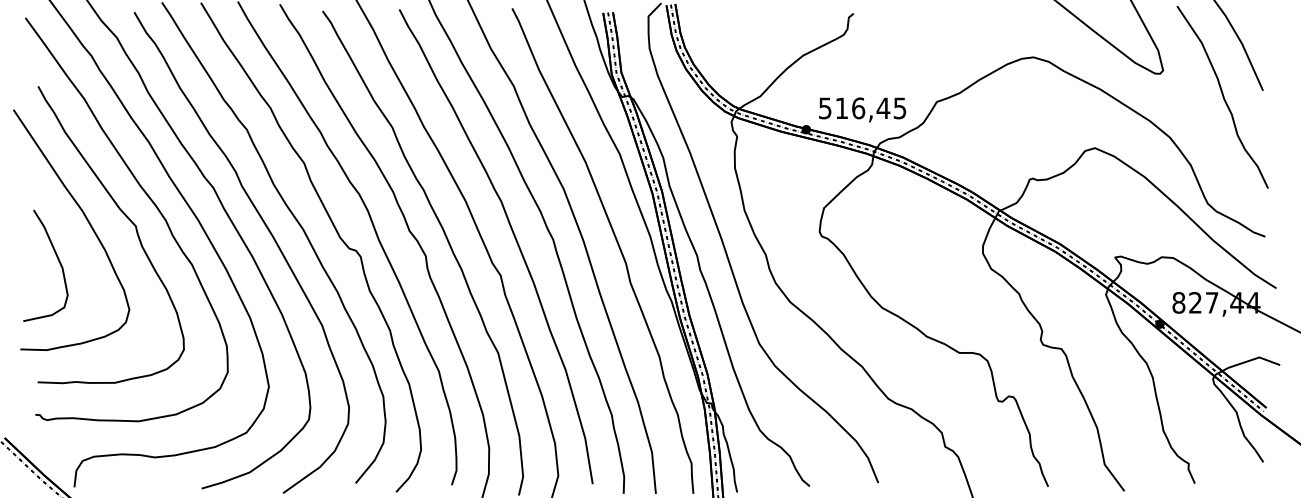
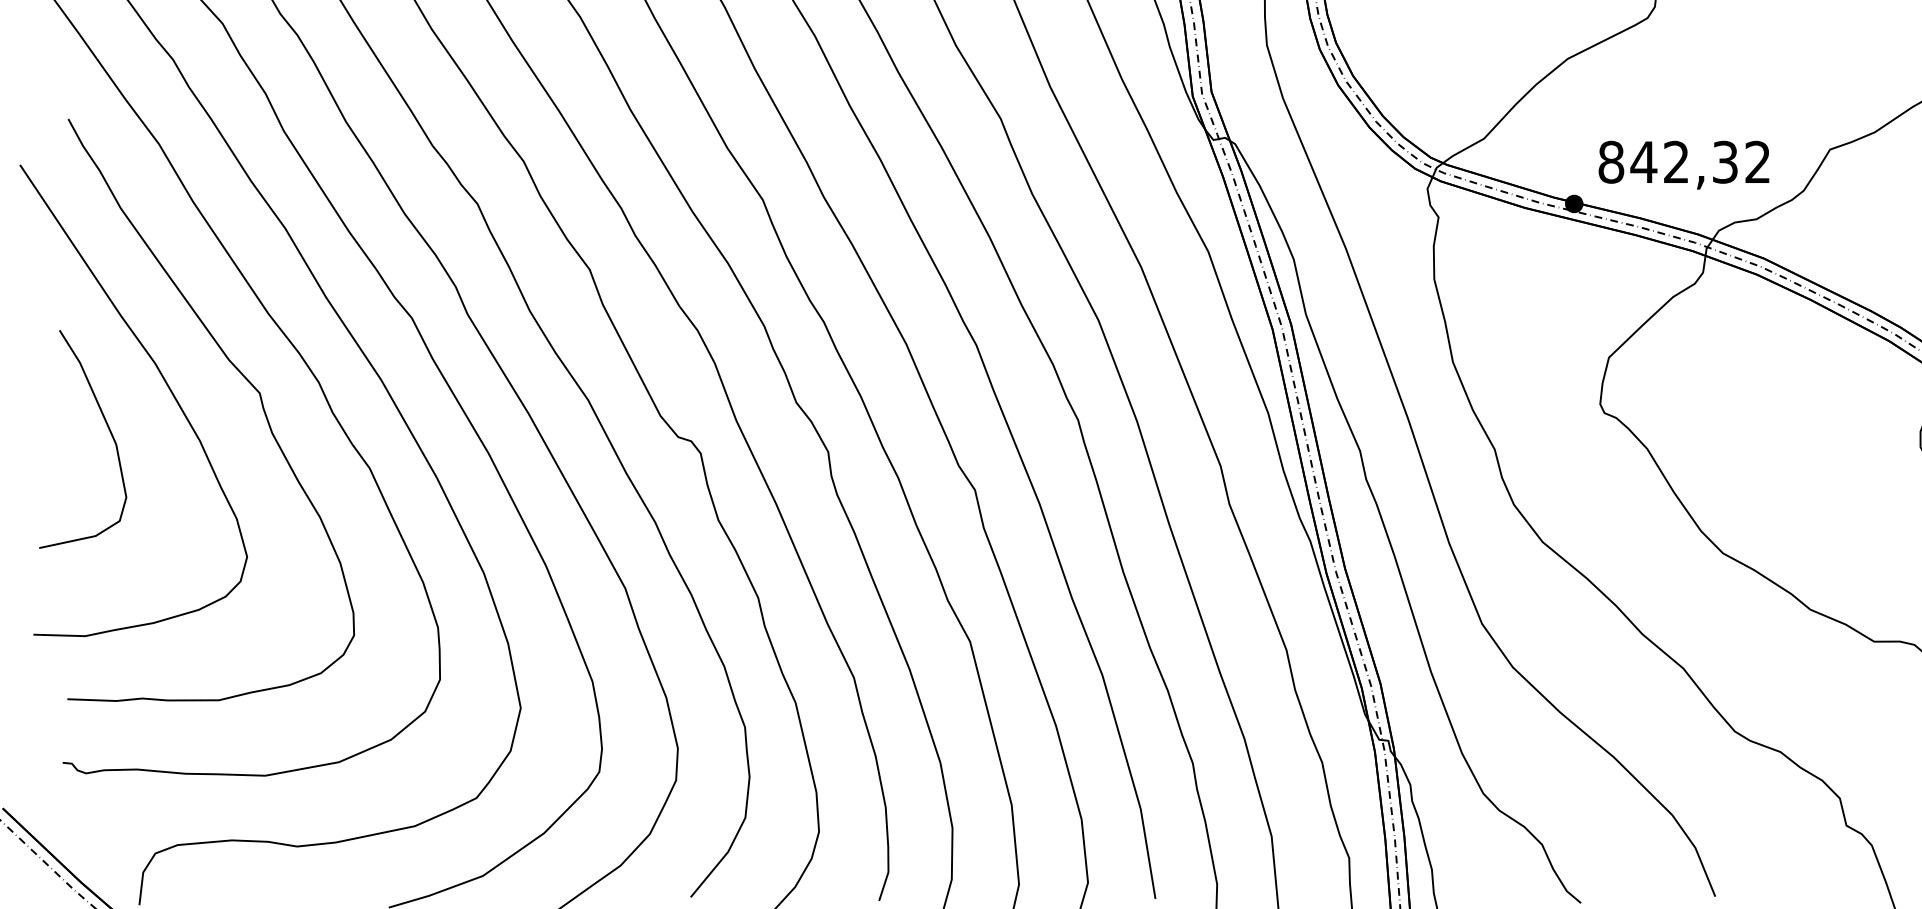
text: (862, 108) -> (1684, 162), 516,45 -> 842,32
curve: (57, 259) -> (106, 427), moved

